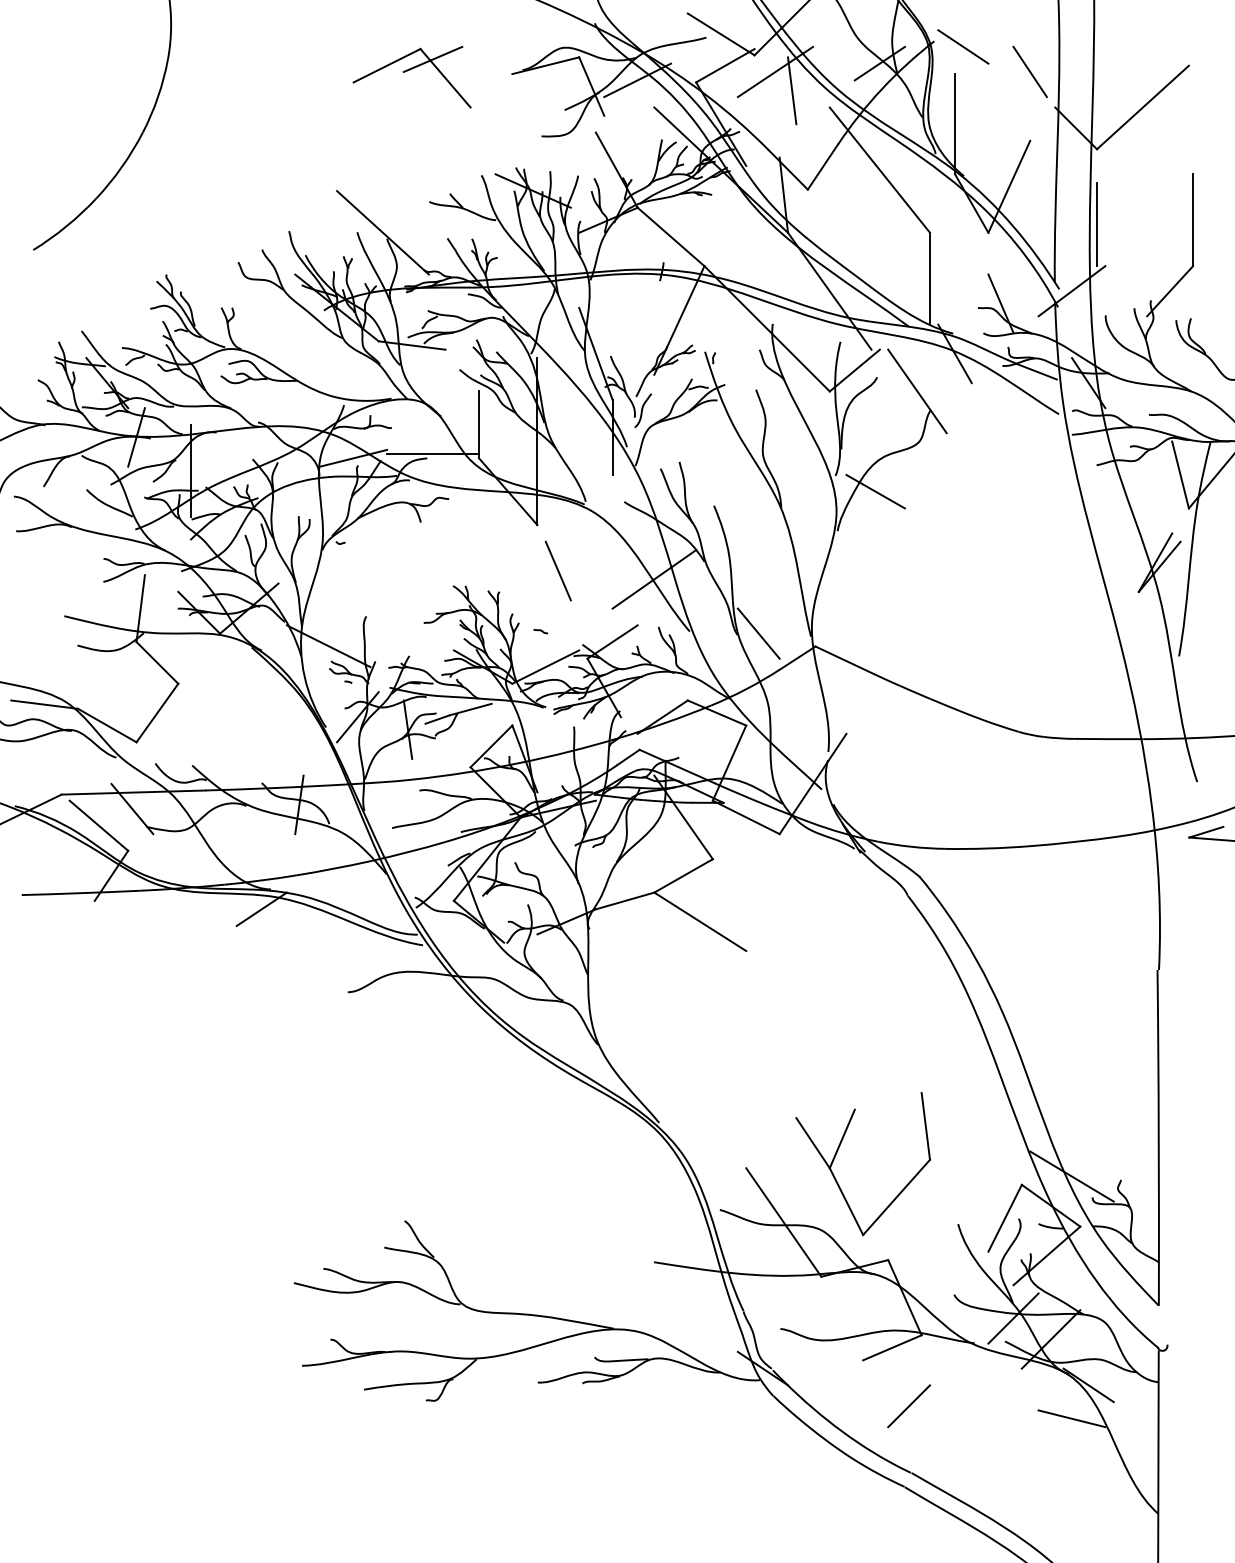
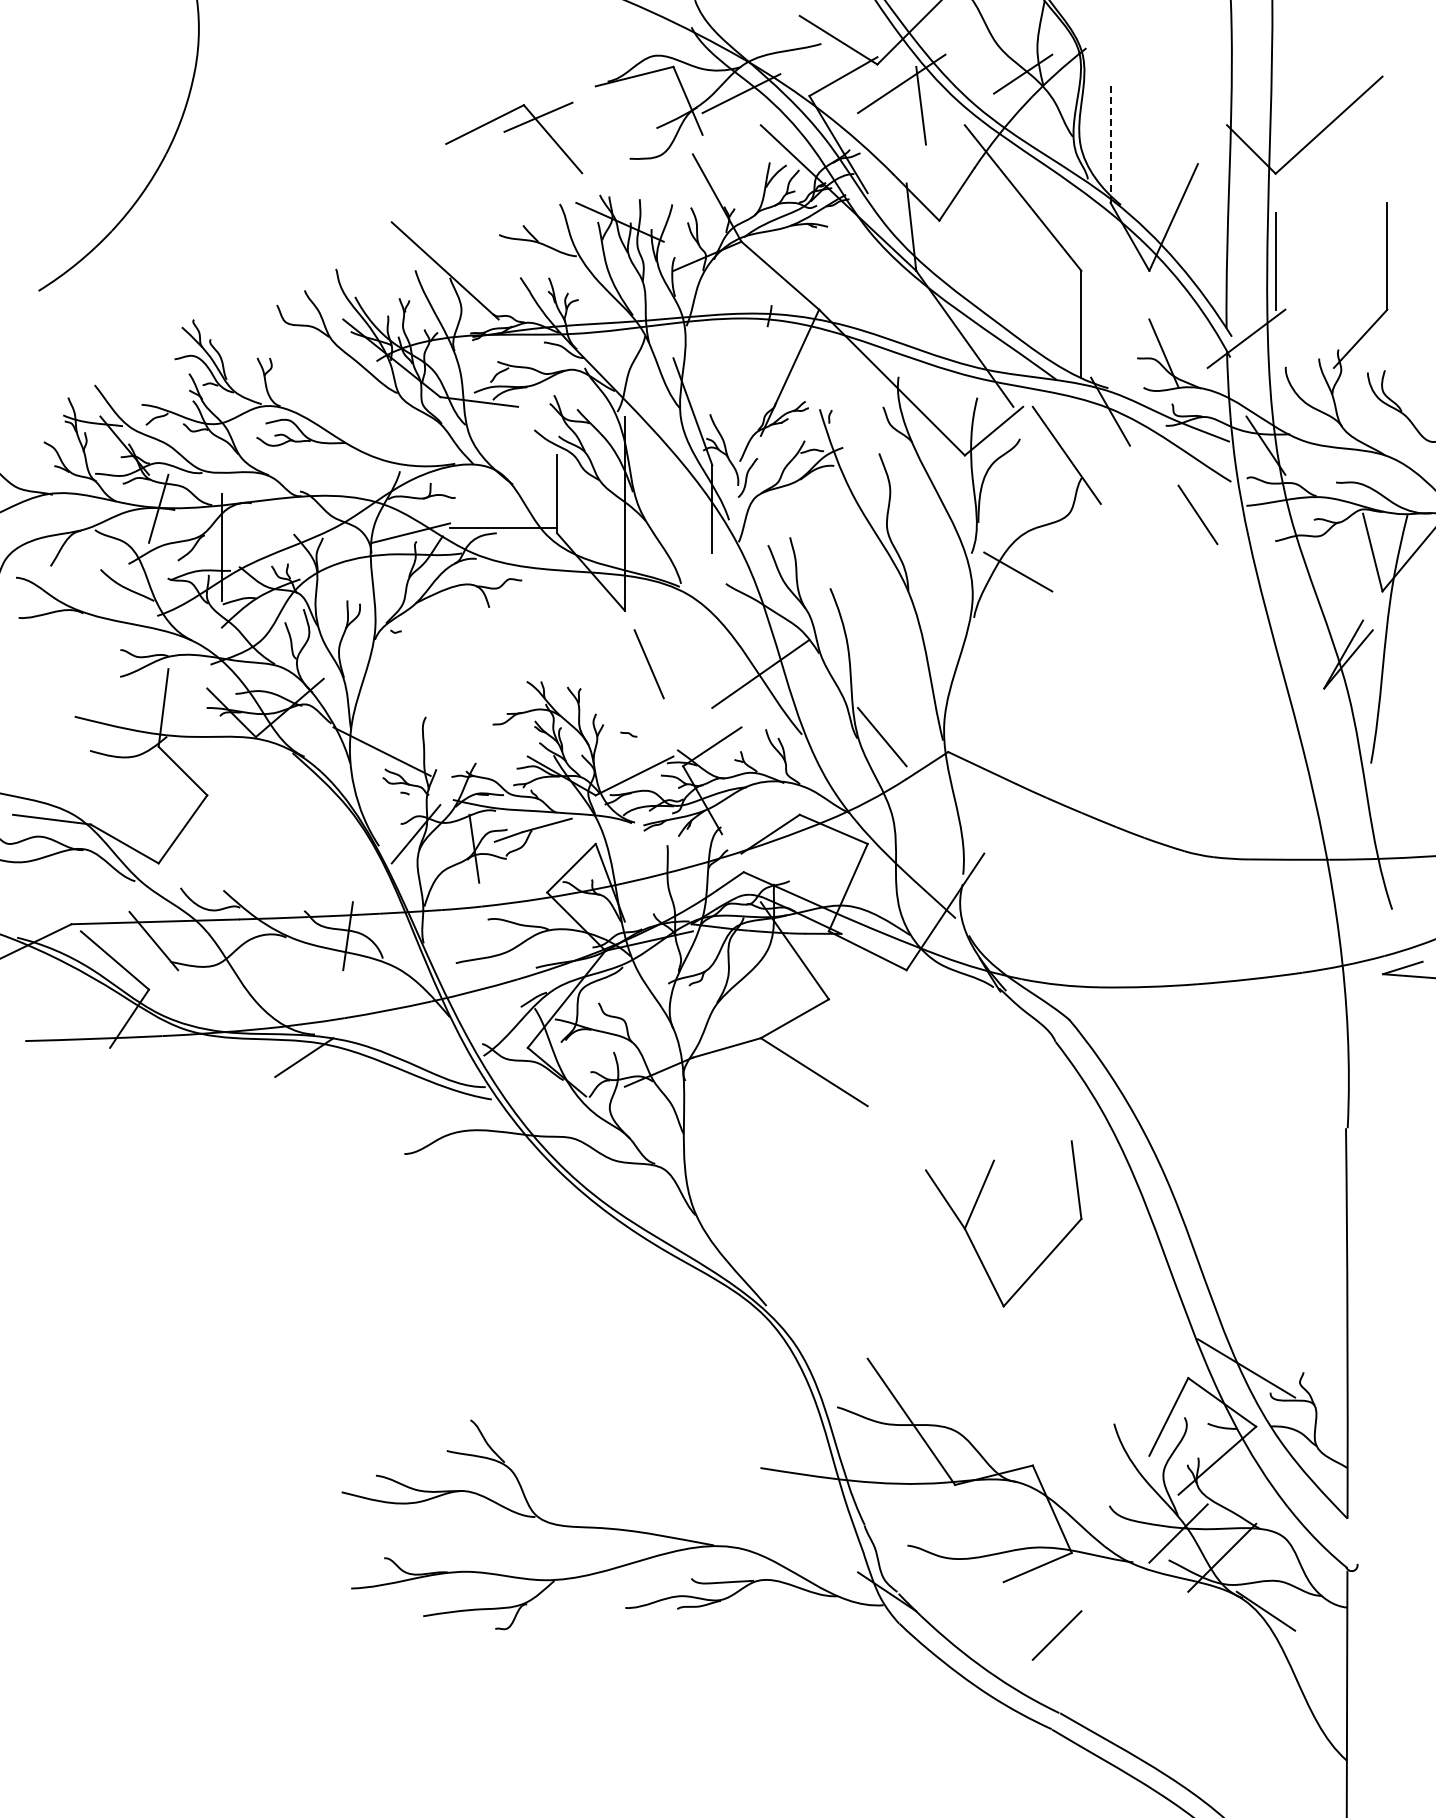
line: (963, 46) -> (1120, 54), removed
part: (408, 70) -> (510, 130), moved
line: (1029, 71) -> (1197, 514), moved
line: (955, 124) -> (1110, 144), solid -> dashed
part: (838, 1151) -> (974, 1209), moved
line: (1071, 1418) -> (1246, 1649), removed

